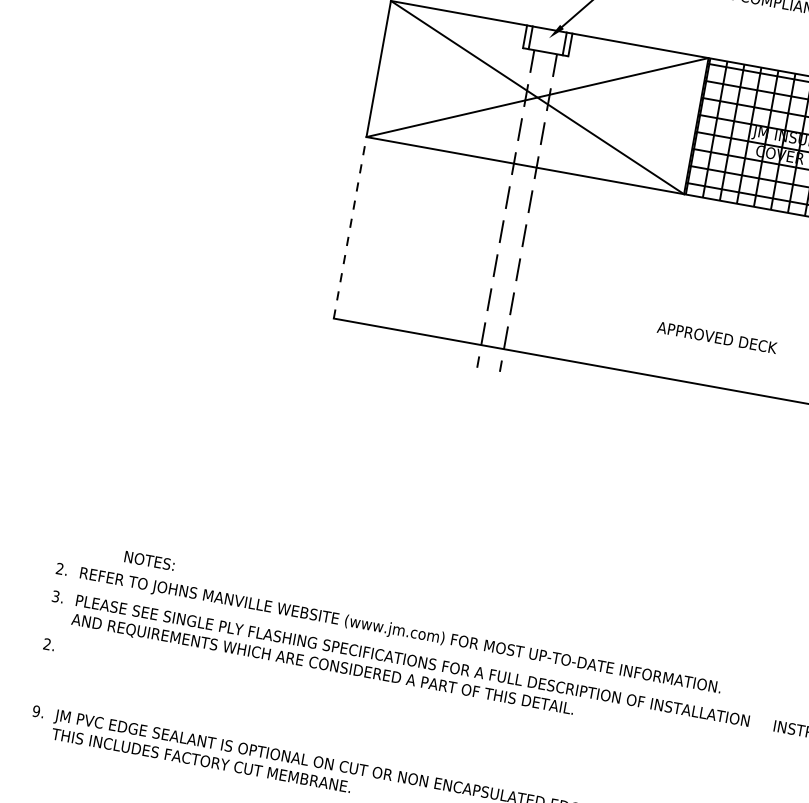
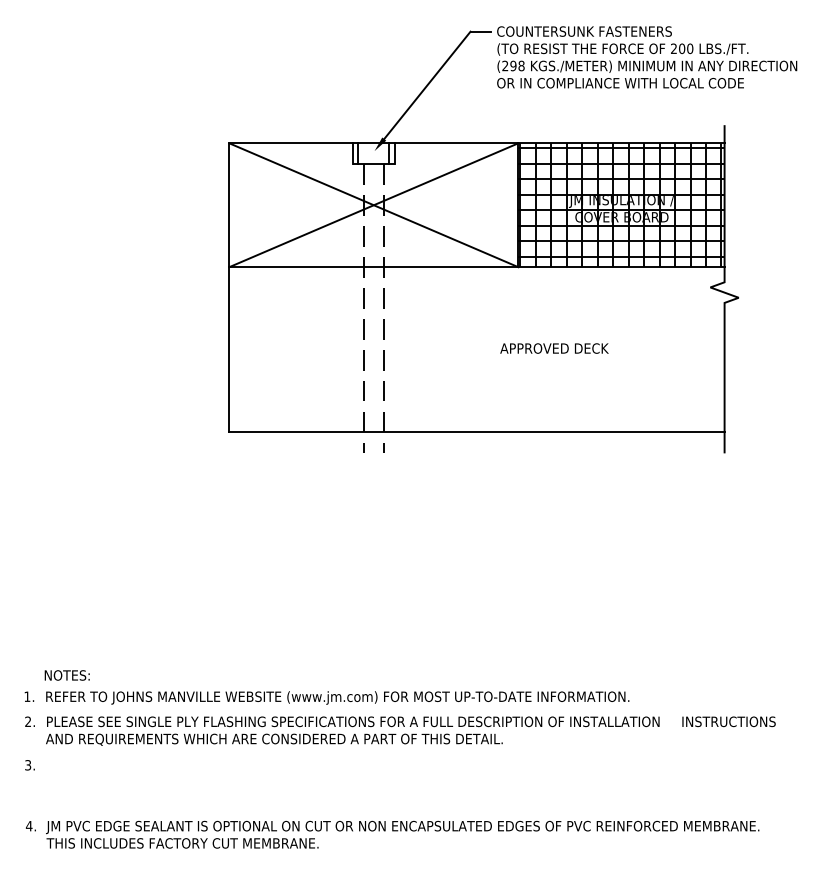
line: (350, 227) -> (229, 349), dashed -> solid
text: (717, 337) -> (554, 348), moved
text: (148, 560) -> (66, 675), moved
text: (60, 568) -> (27, 696), 2. -> 1.
text: (56, 597) -> (28, 722), 3. -> 2.
text: (47, 644) -> (28, 765), 2. -> 3.
text: (35, 710) -> (28, 825), 9. -> 4.

